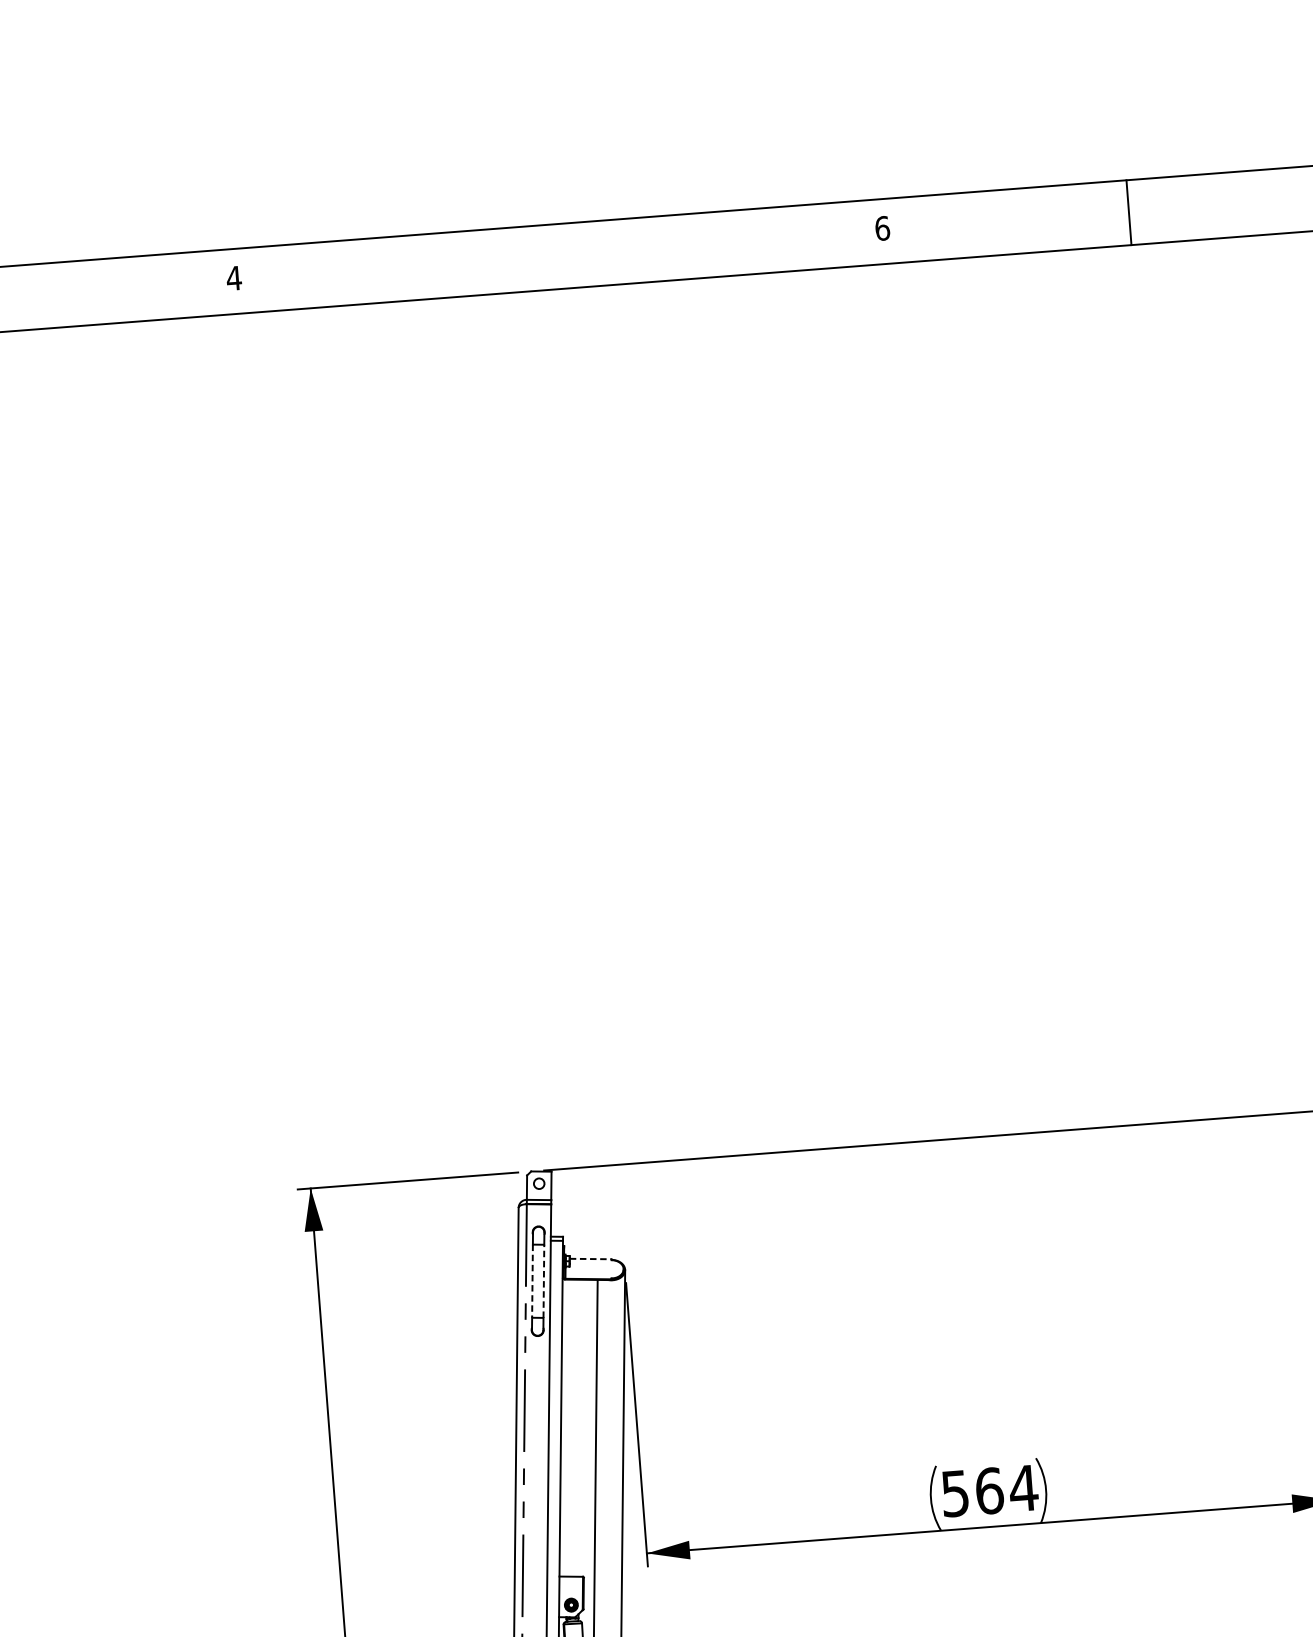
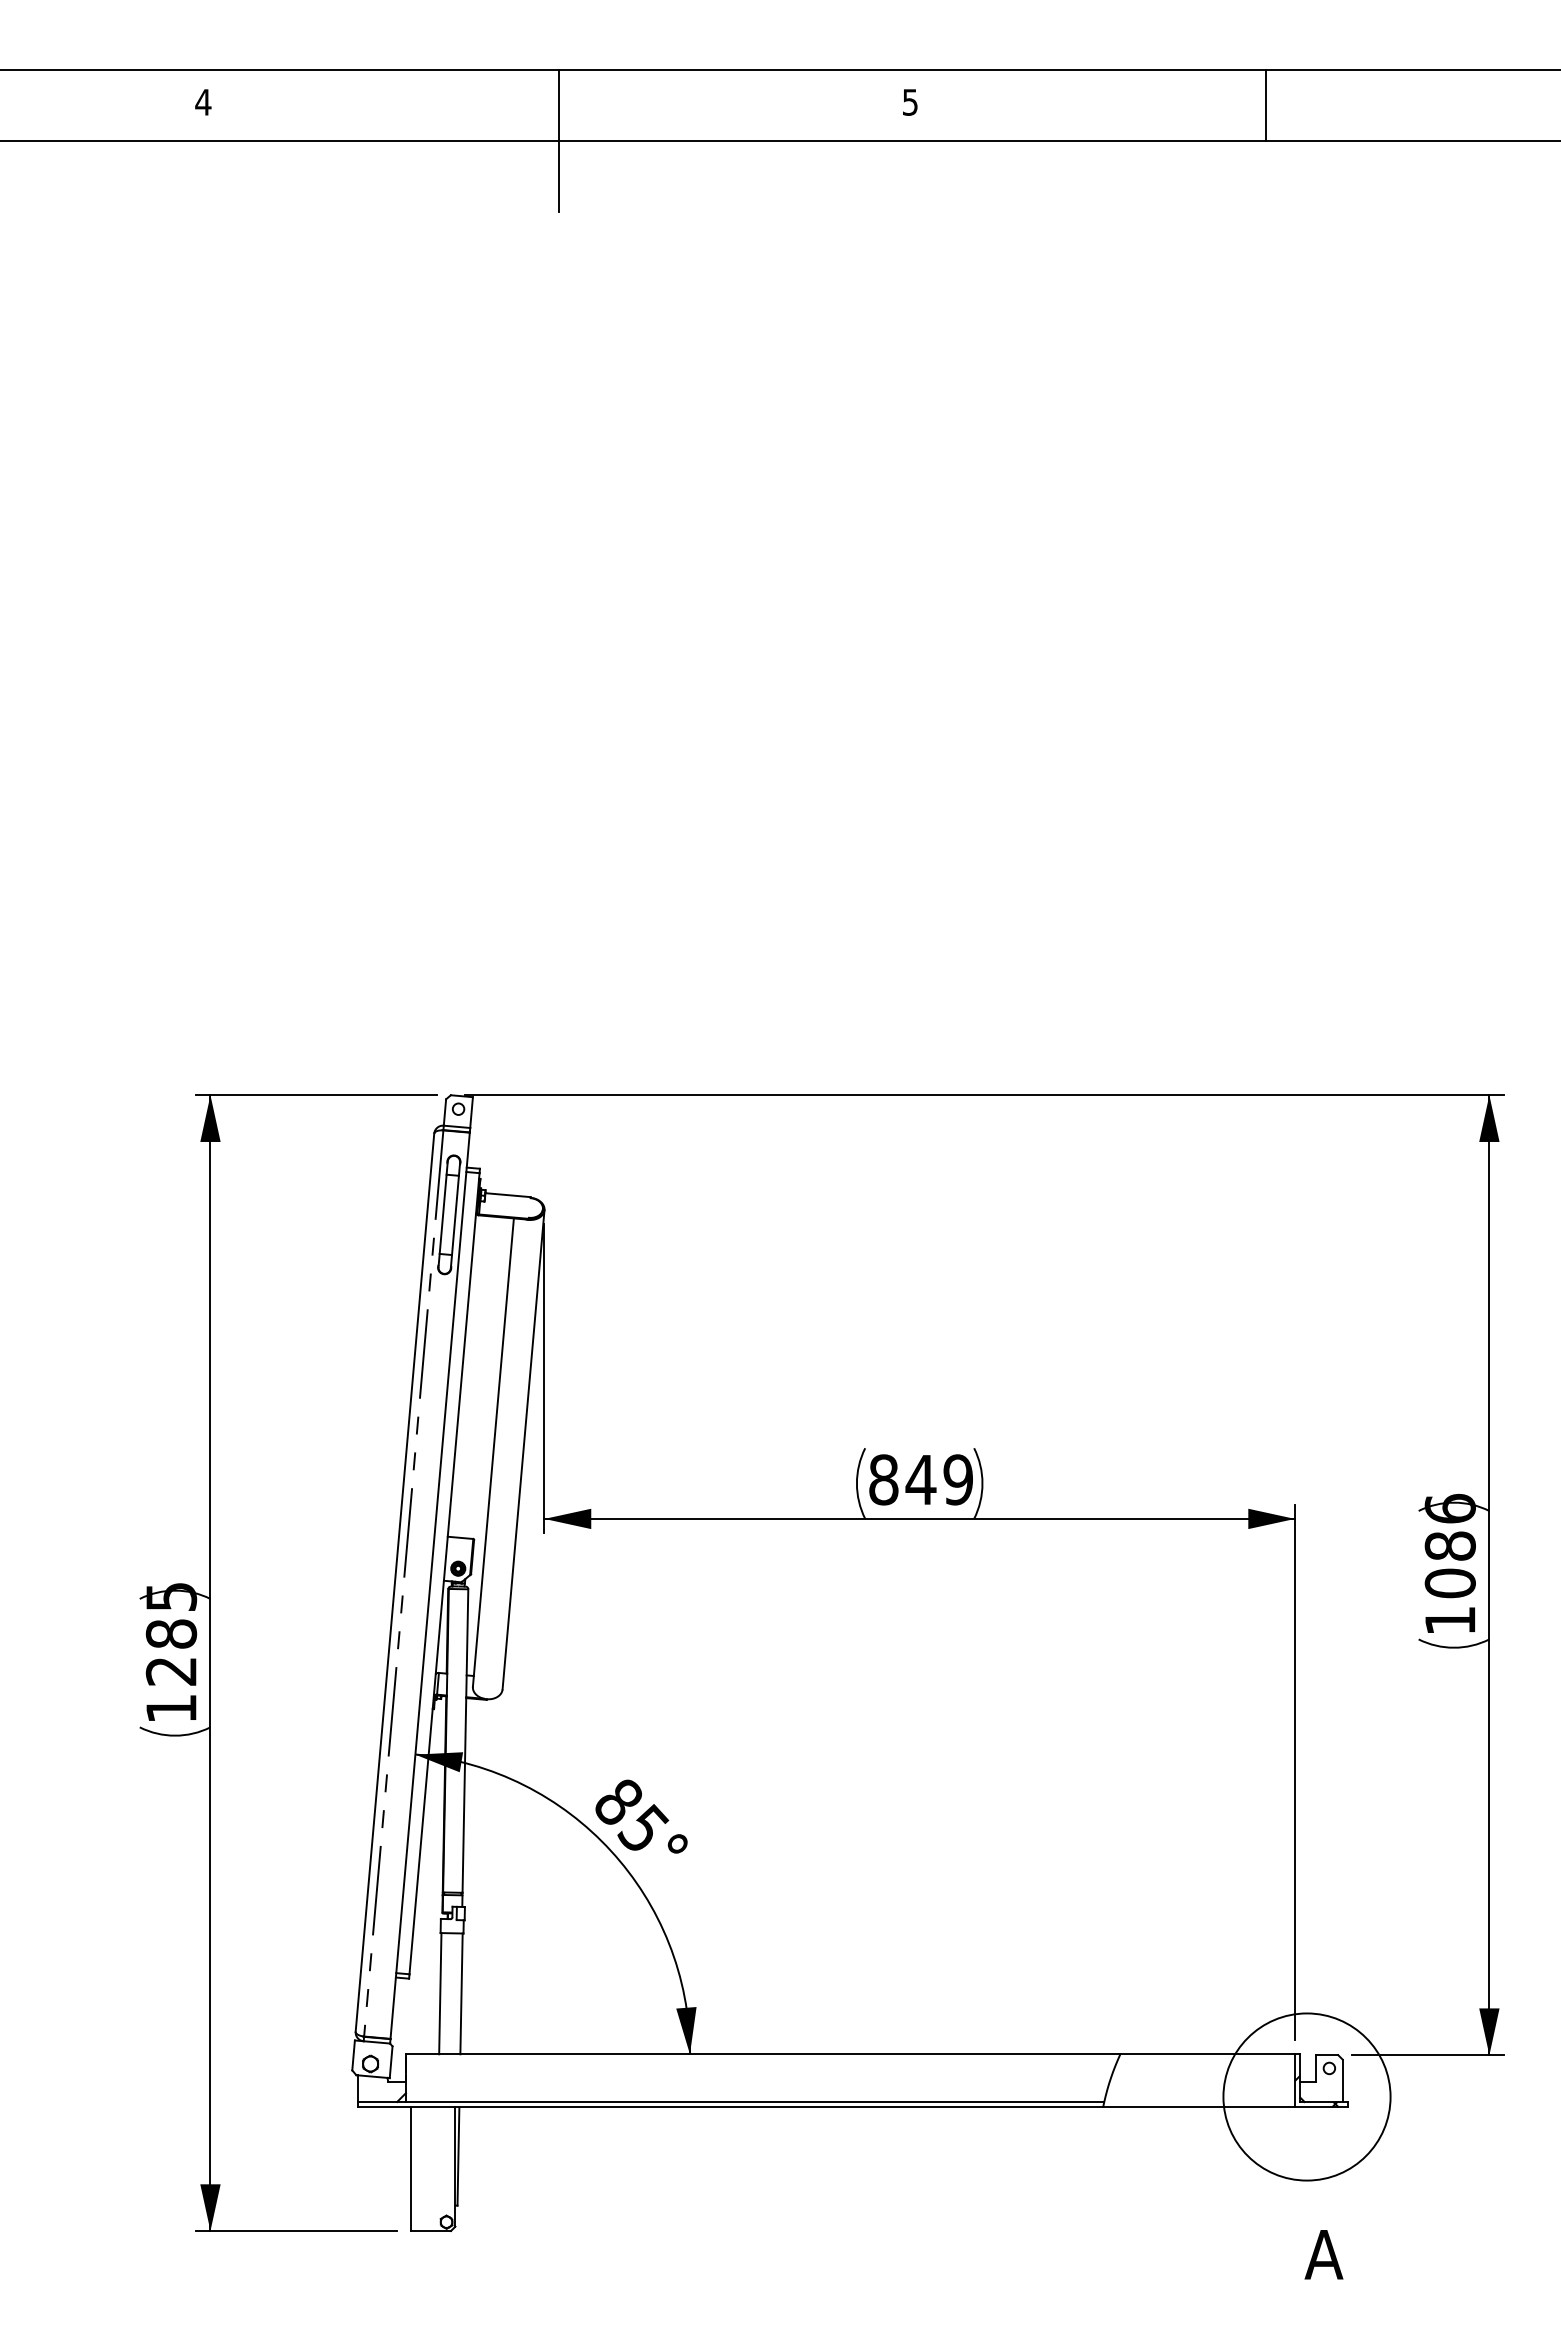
line: (1128, 212) -> (1265, 105), moved
text: (882, 227) -> (910, 101), 6 -> 5
line: (562, 288) -> (558, 140), added
line: (591, 1259) -> (508, 1195), dashed -> solid
line: (532, 1281) -> (443, 1214), dashed -> solid
line: (543, 1281) -> (455, 1215), dashed -> solid
text: (989, 1490) -> (921, 1479), 564 -> 849

